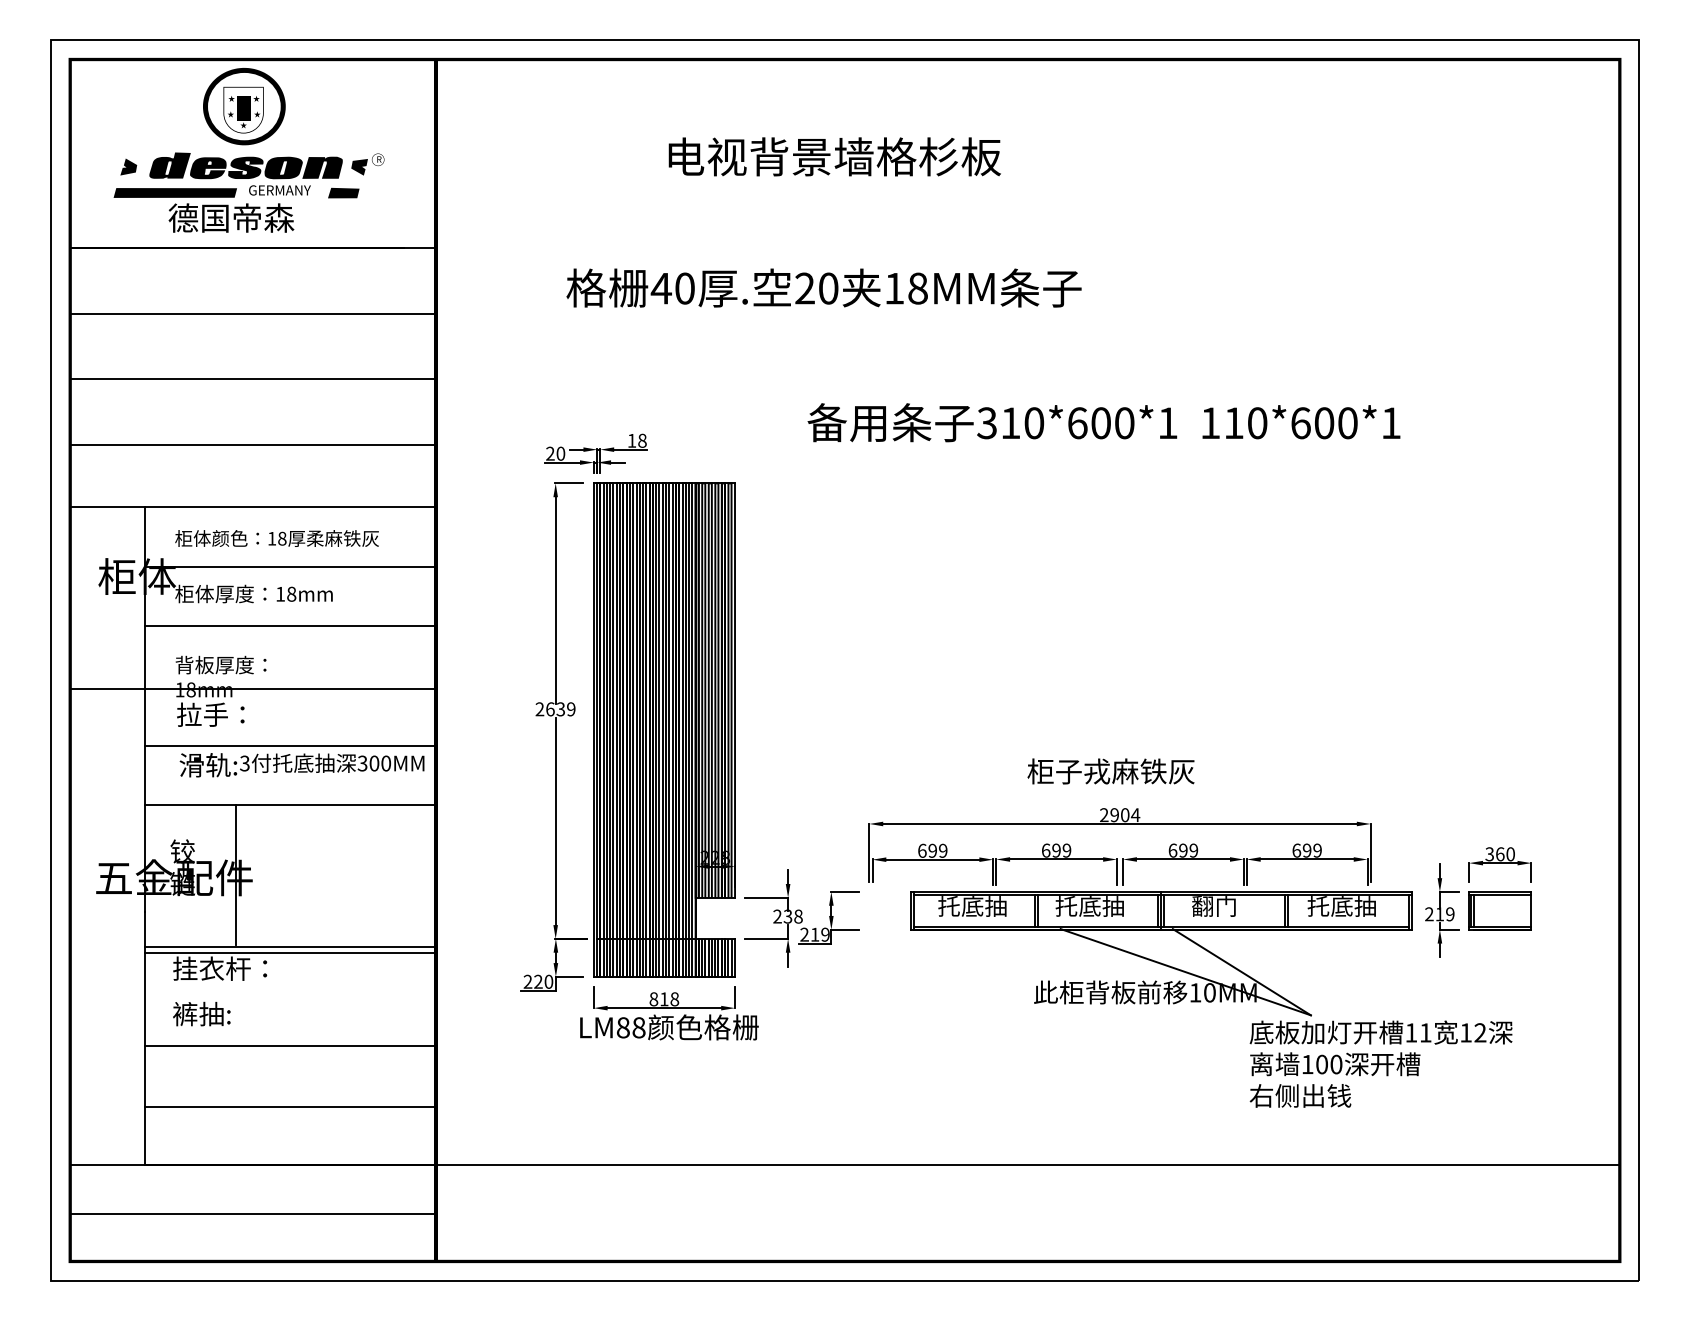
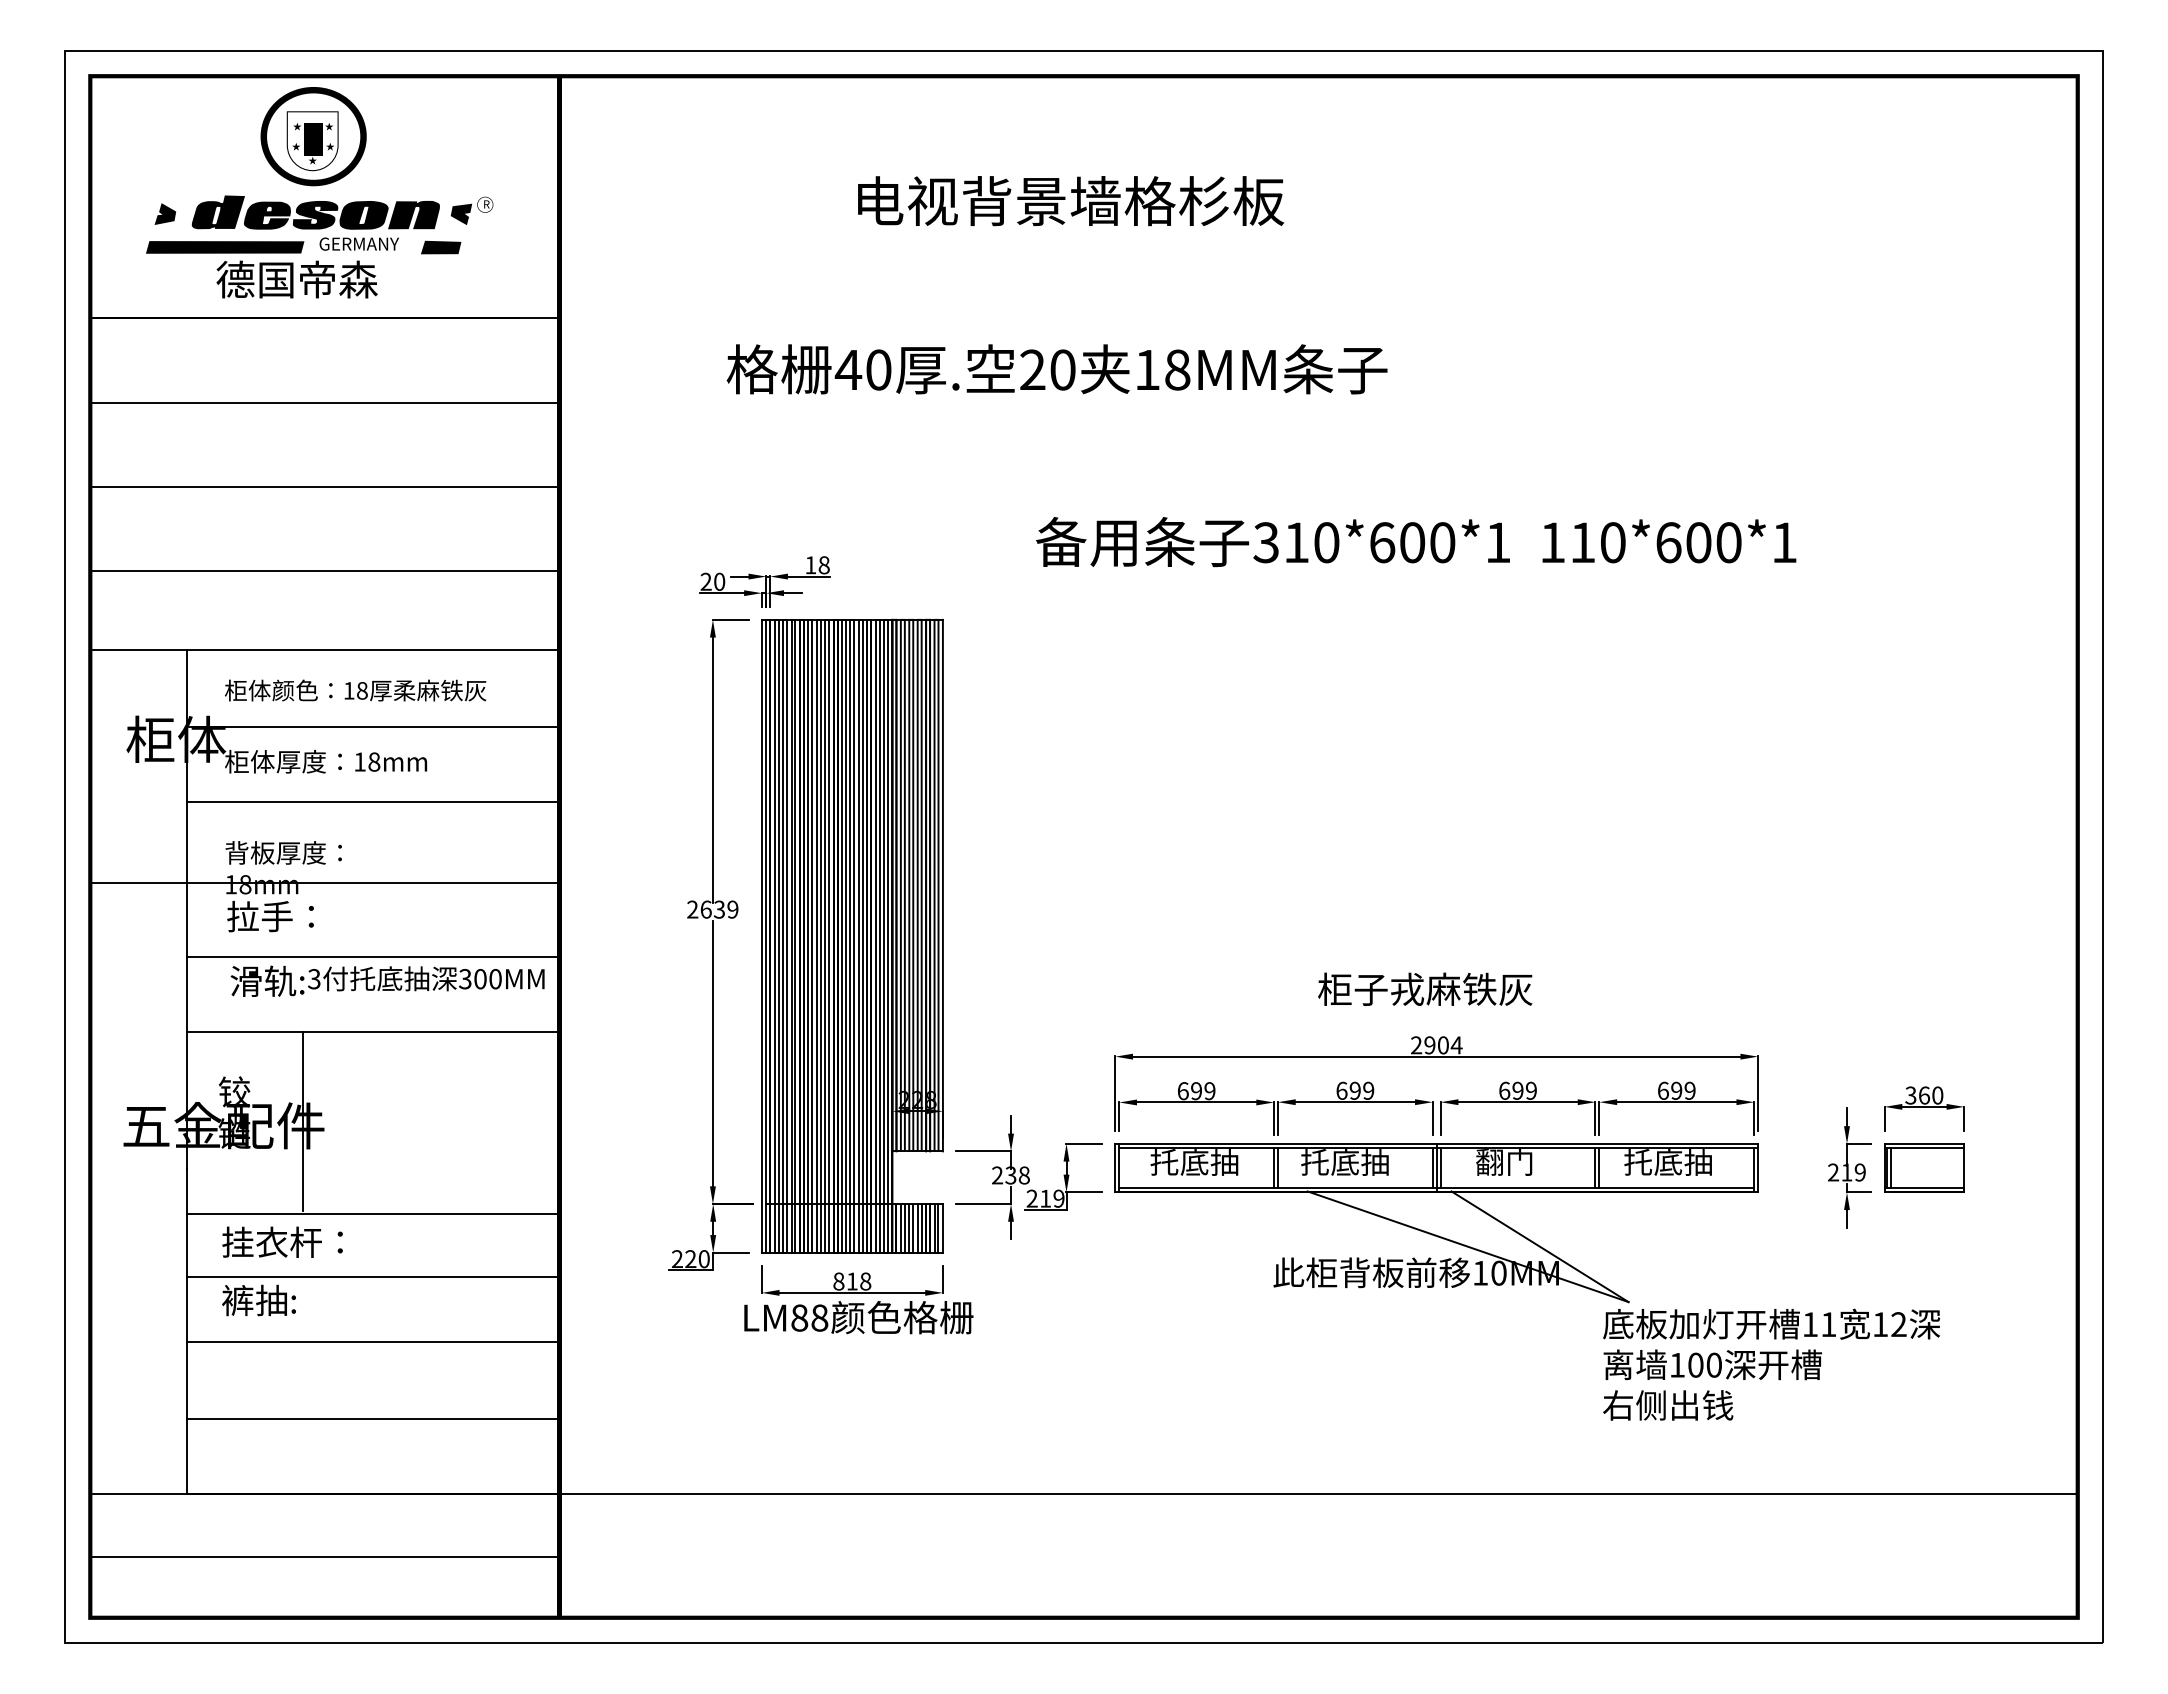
line: (290, 953) -> (372, 1277), moved
part: (1161, 954) -> (1436, 1223), moved

